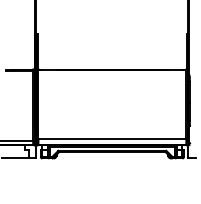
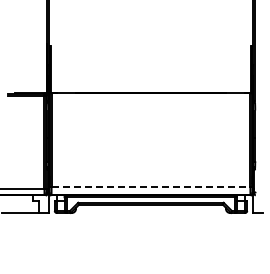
line: (112, 138) -> (151, 186), solid -> dashed

